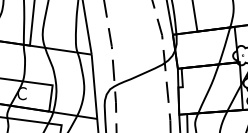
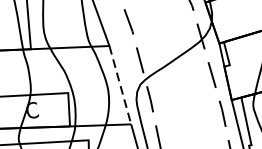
line: (94, 87) -> (120, 86), solid -> dashed

